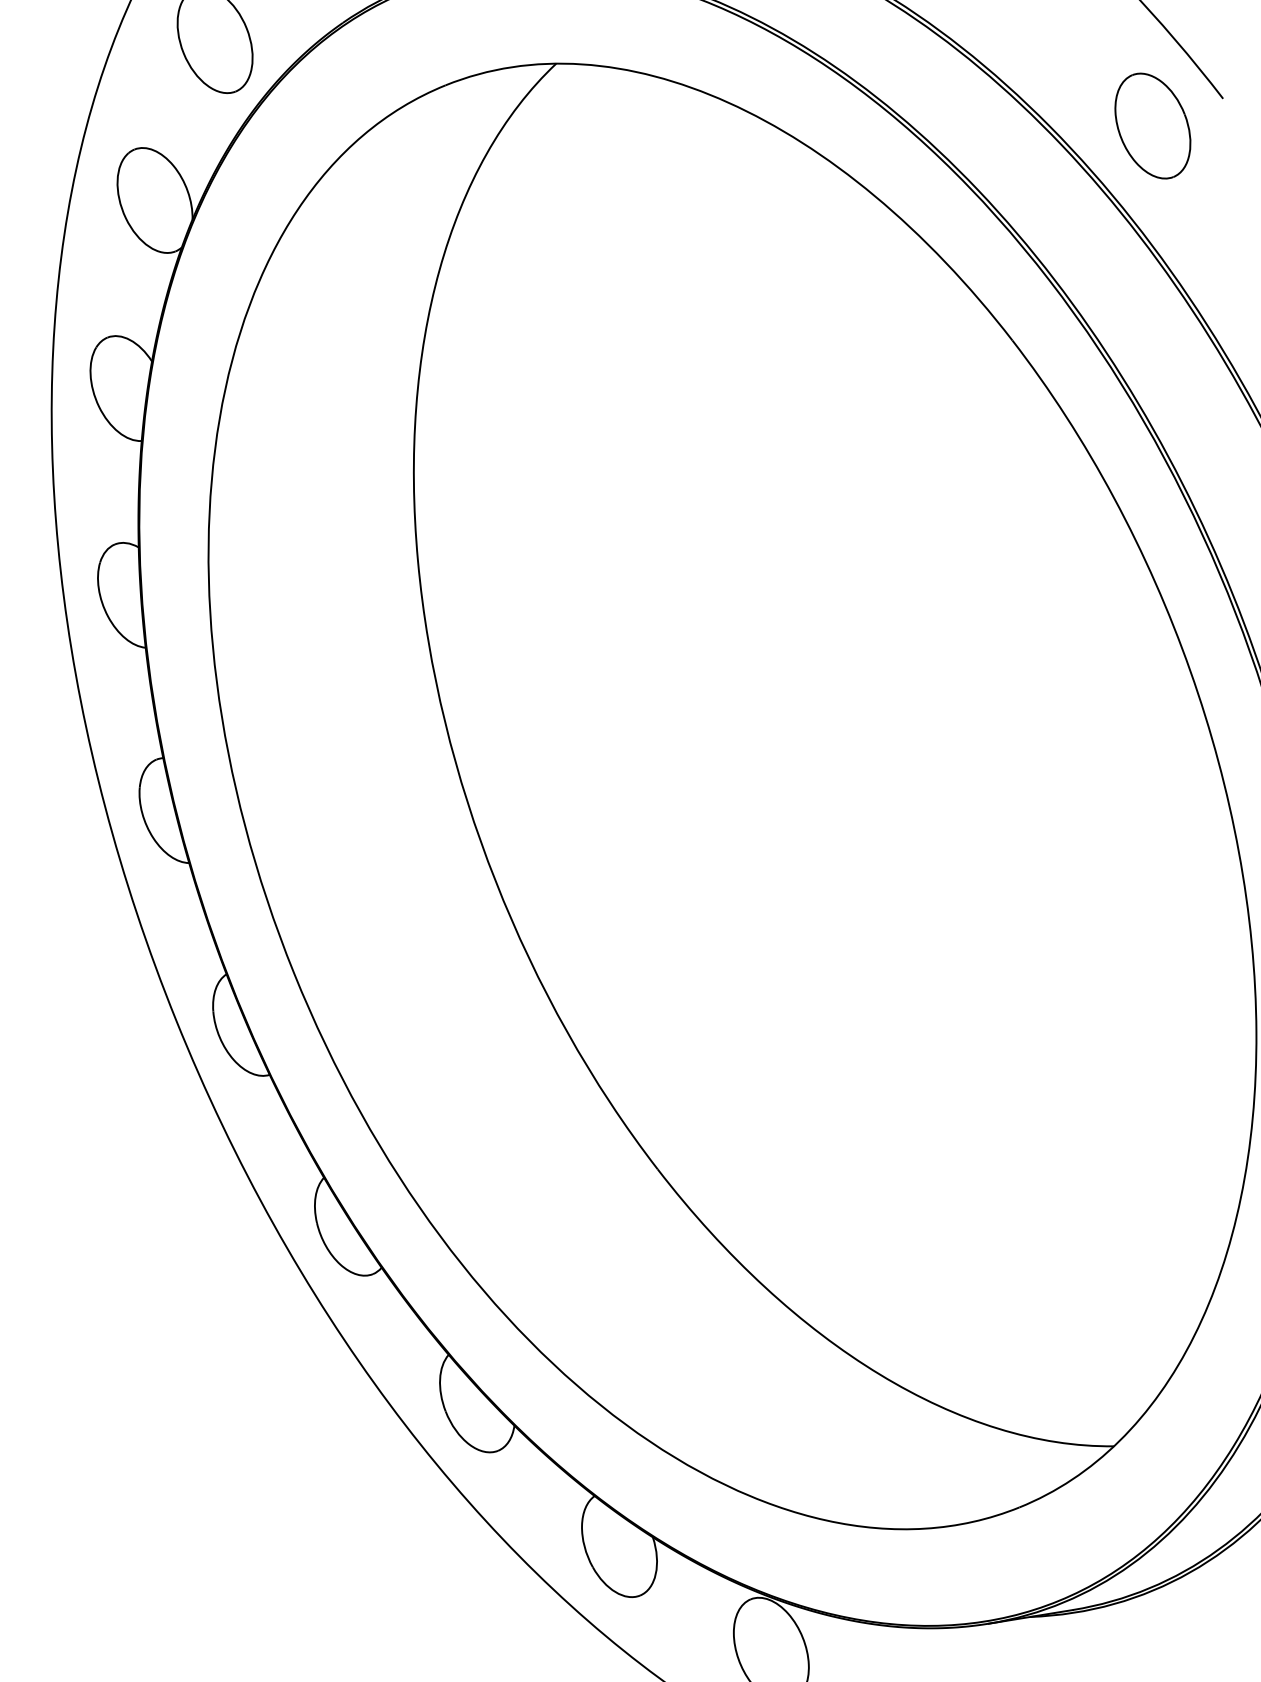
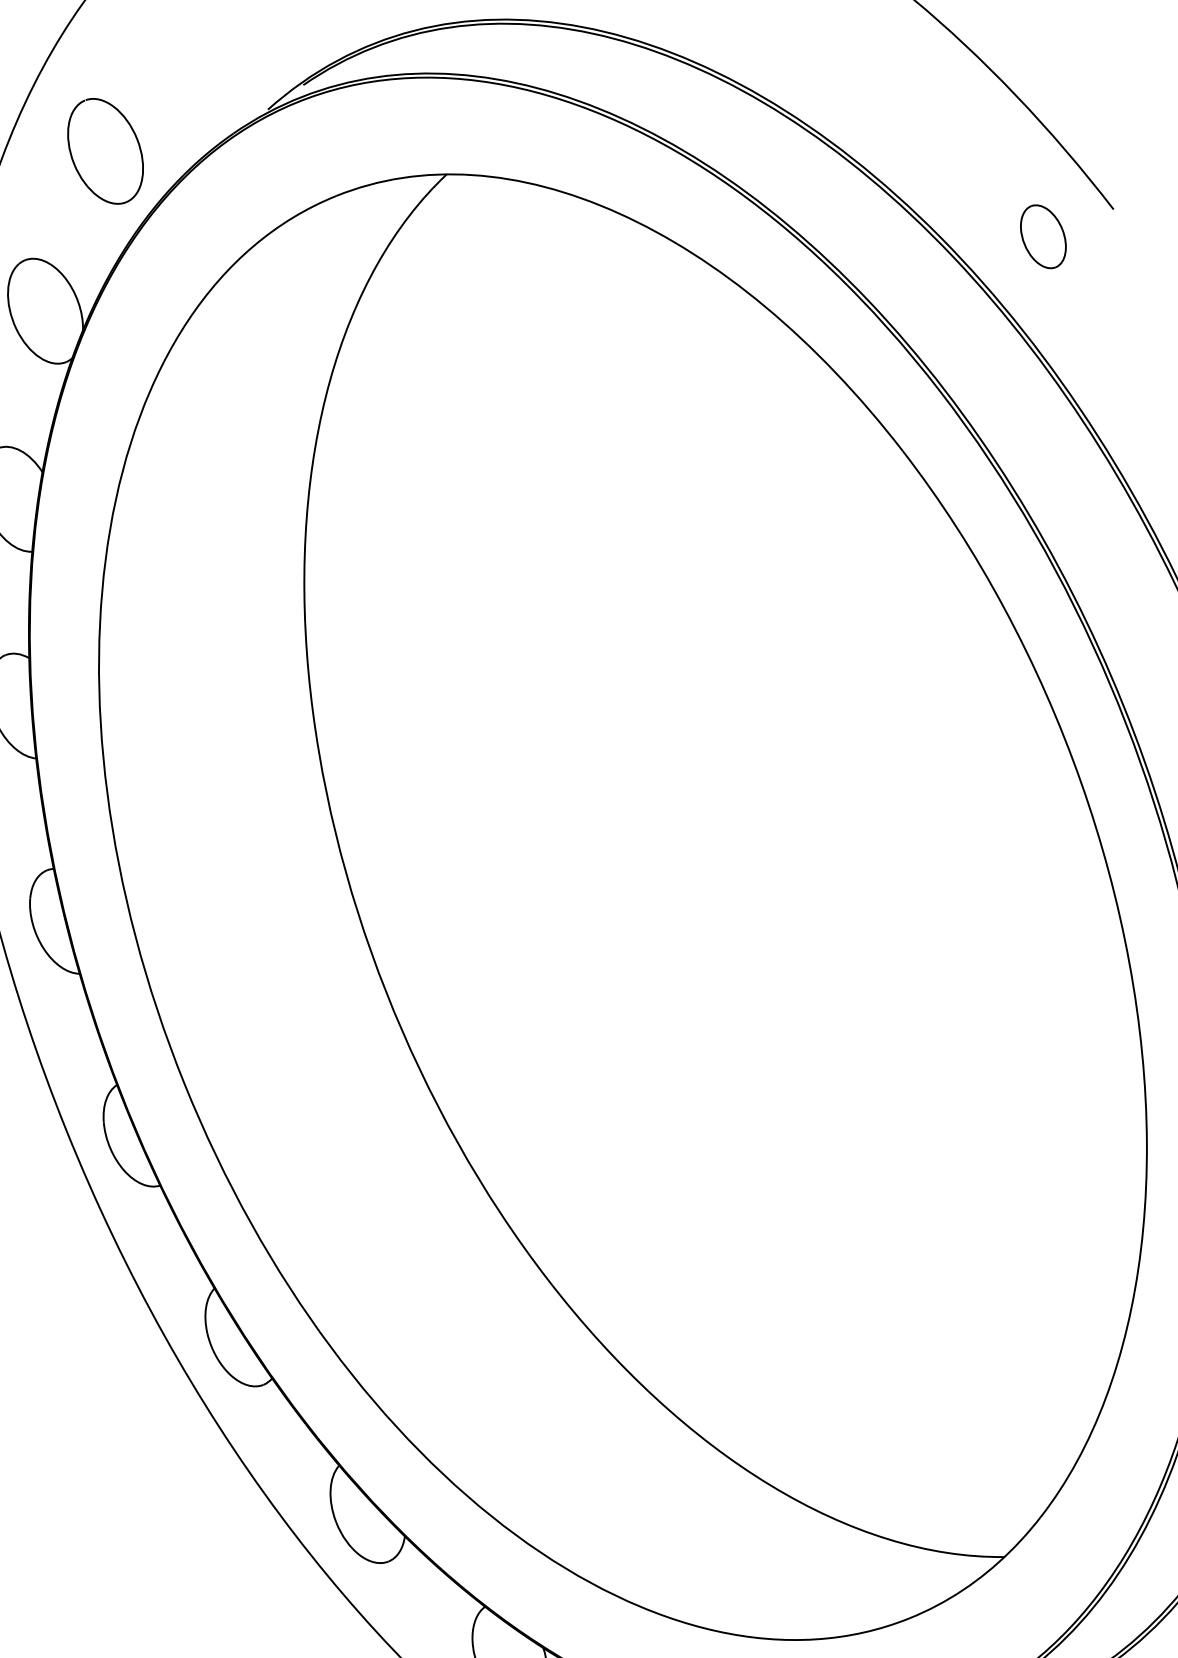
part: (1152, 125) -> (1042, 236), size x0.6

